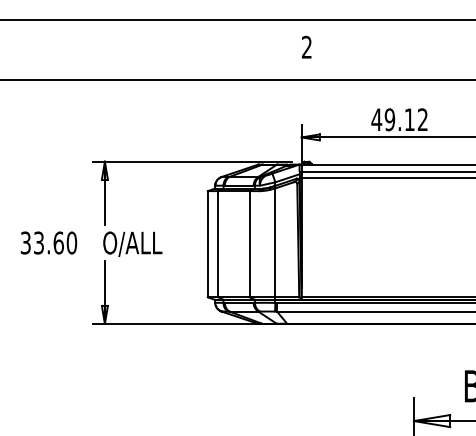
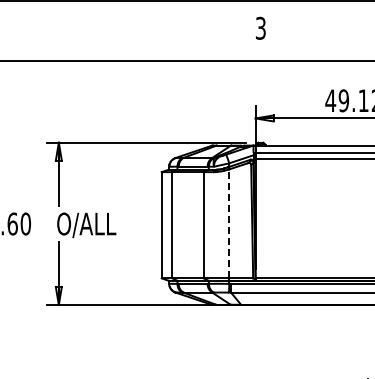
text: (306, 47) -> (260, 28), 2 -> 3
line: (275, 242) -> (229, 223), solid -> dashed

